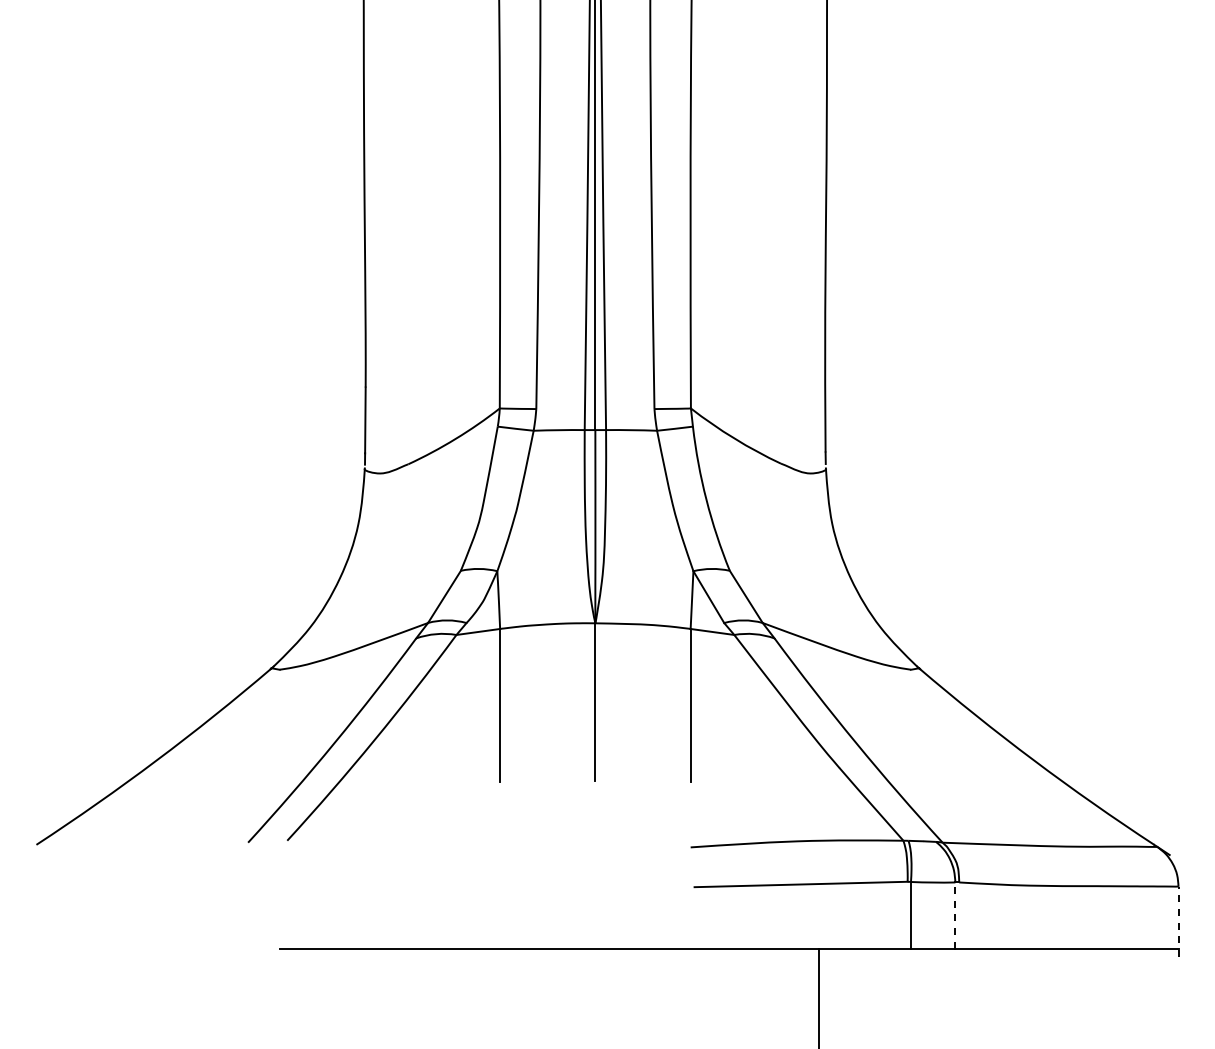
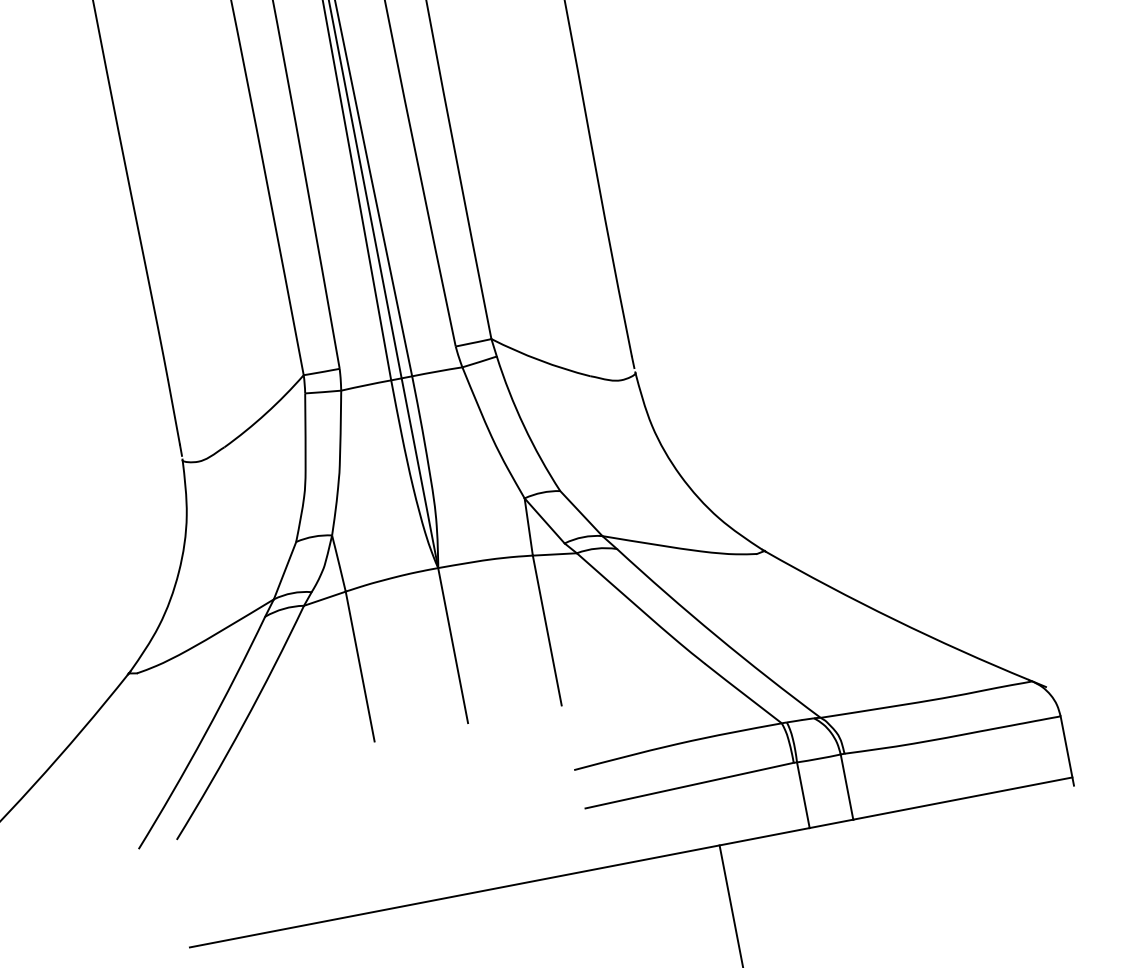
line: (955, 915) -> (847, 786), dashed -> solid
line: (1178, 921) -> (1067, 750), dashed -> solid

